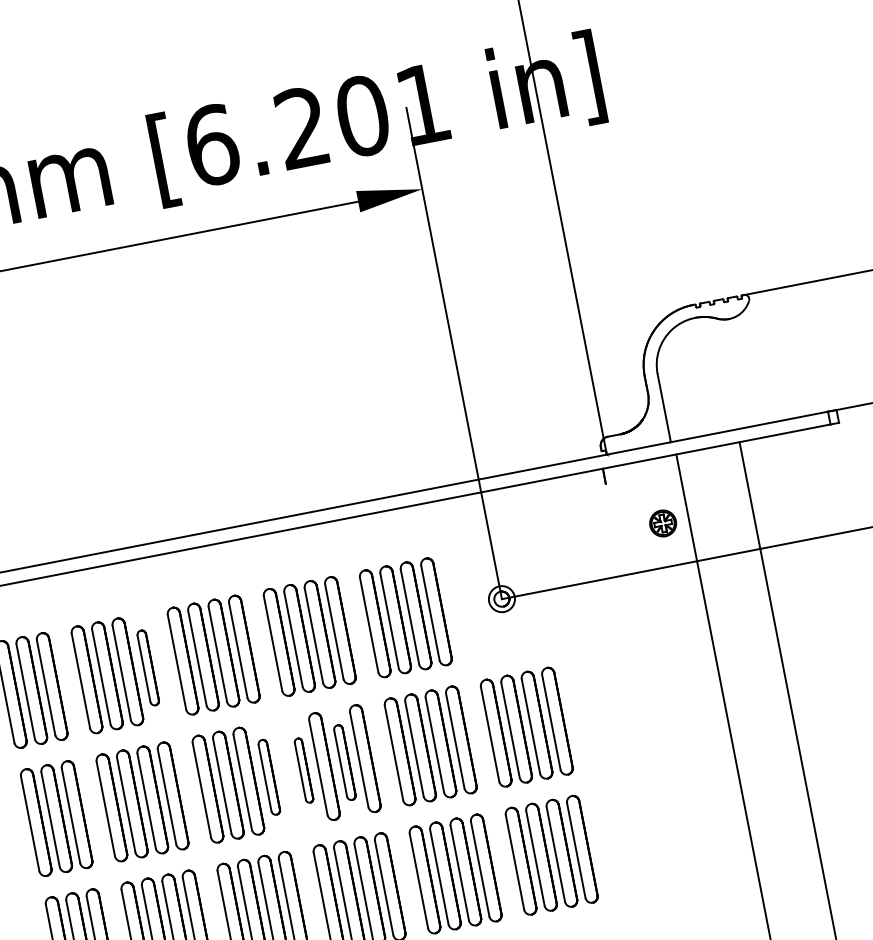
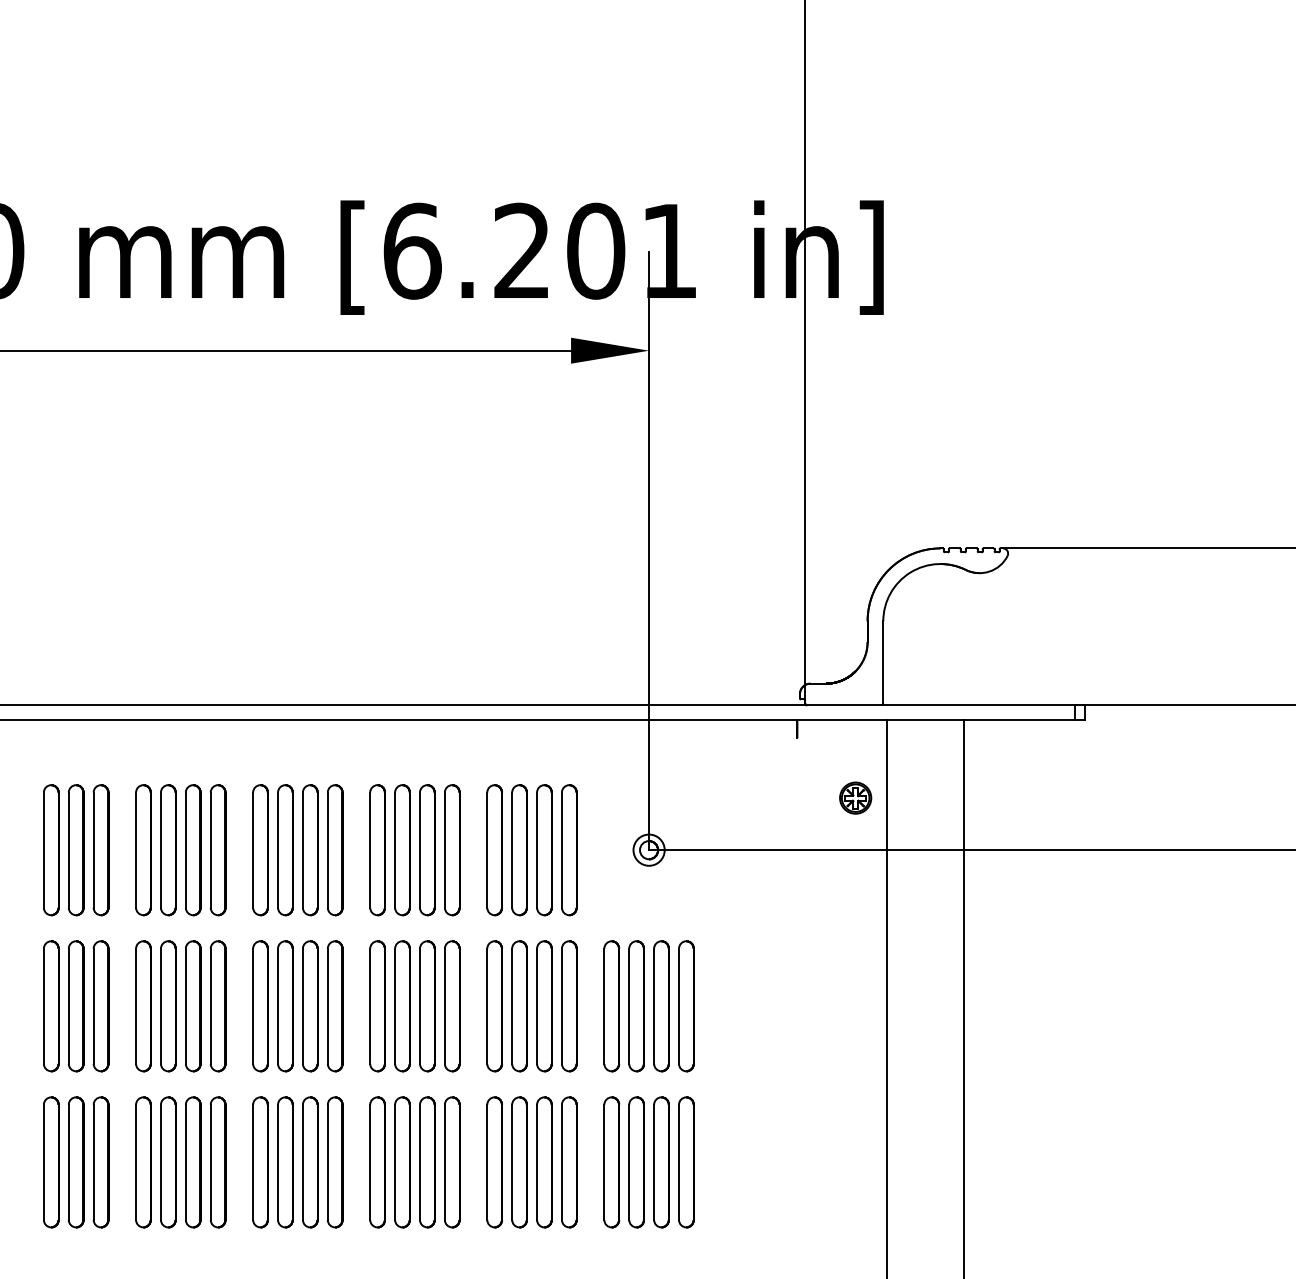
part: (147, 668) -> (217, 850), size x1.43
part: (345, 762) -> (427, 1006), size x1.43
part: (303, 770) -> (377, 1006), size x1.67
part: (269, 777) -> (335, 1006), size x1.43

